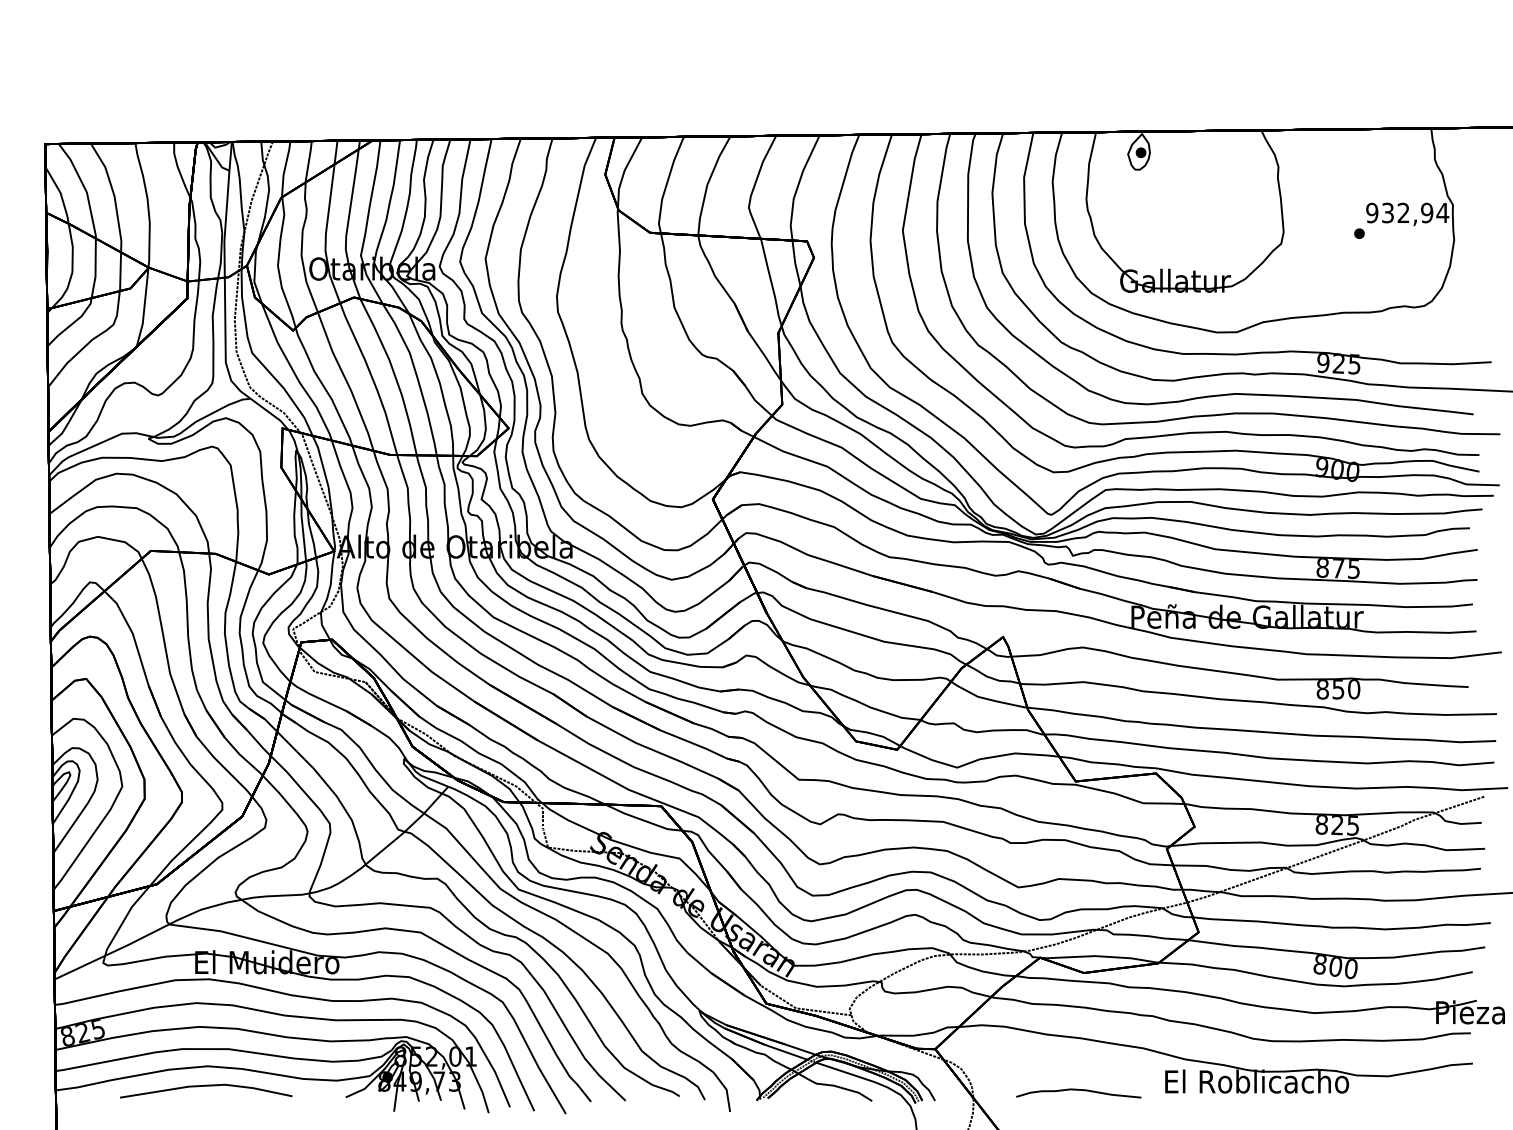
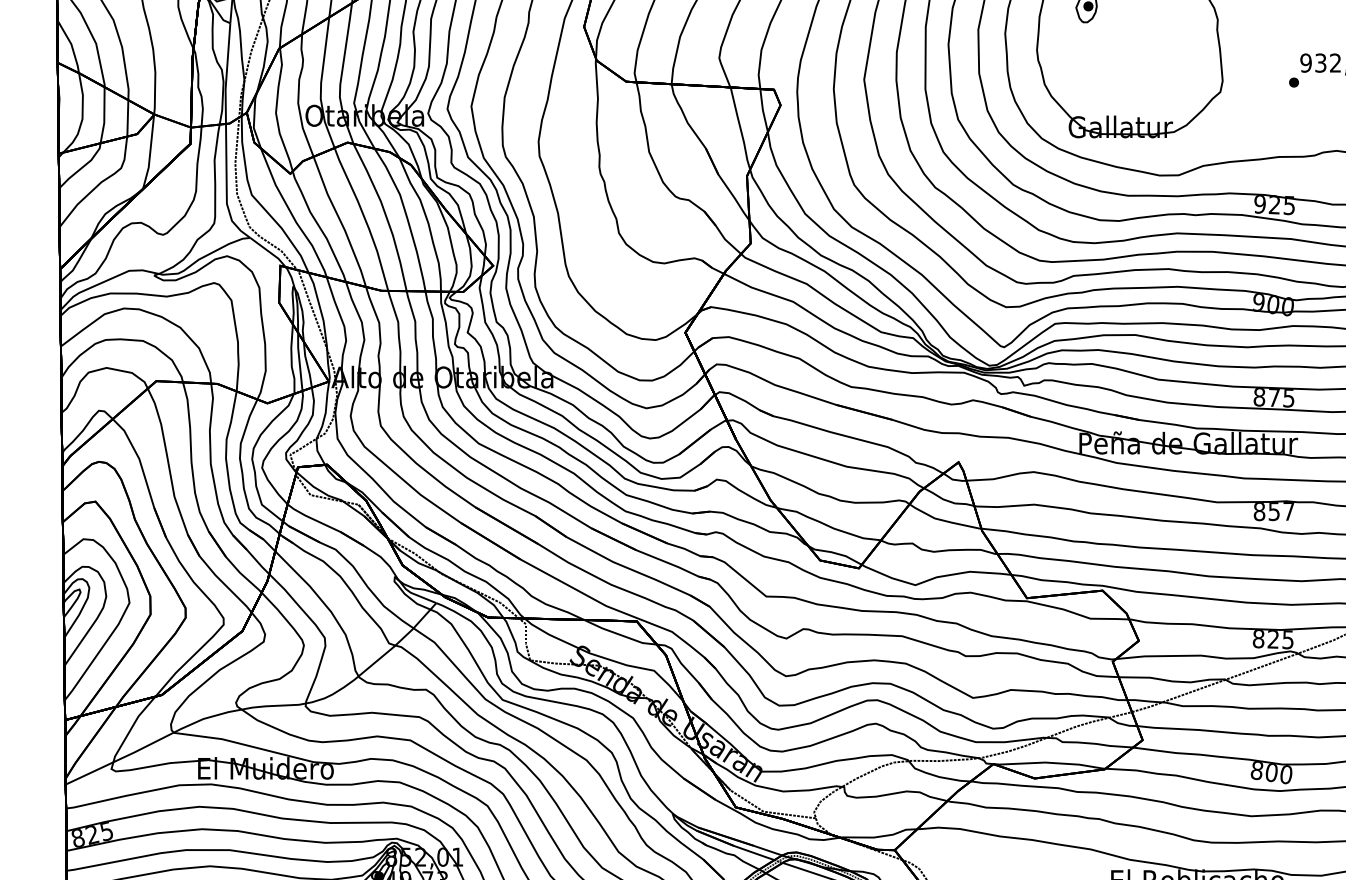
text: (1354, 689) -> (1289, 511), 850 -> 857

